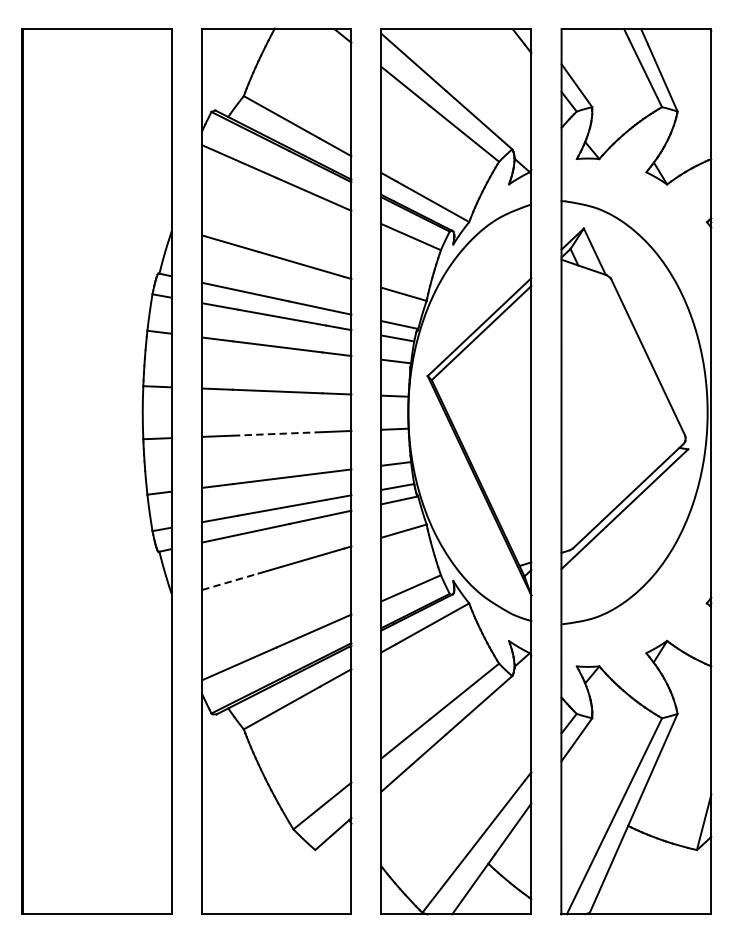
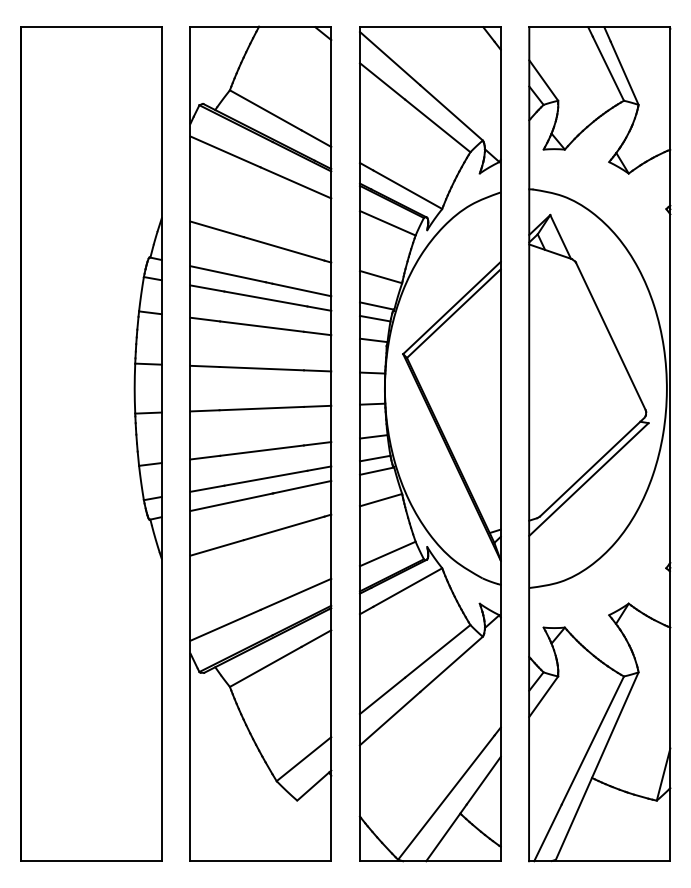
line: (278, 433) -> (262, 408), dashed -> solid
line: (230, 581) -> (217, 547), dashed -> solid

